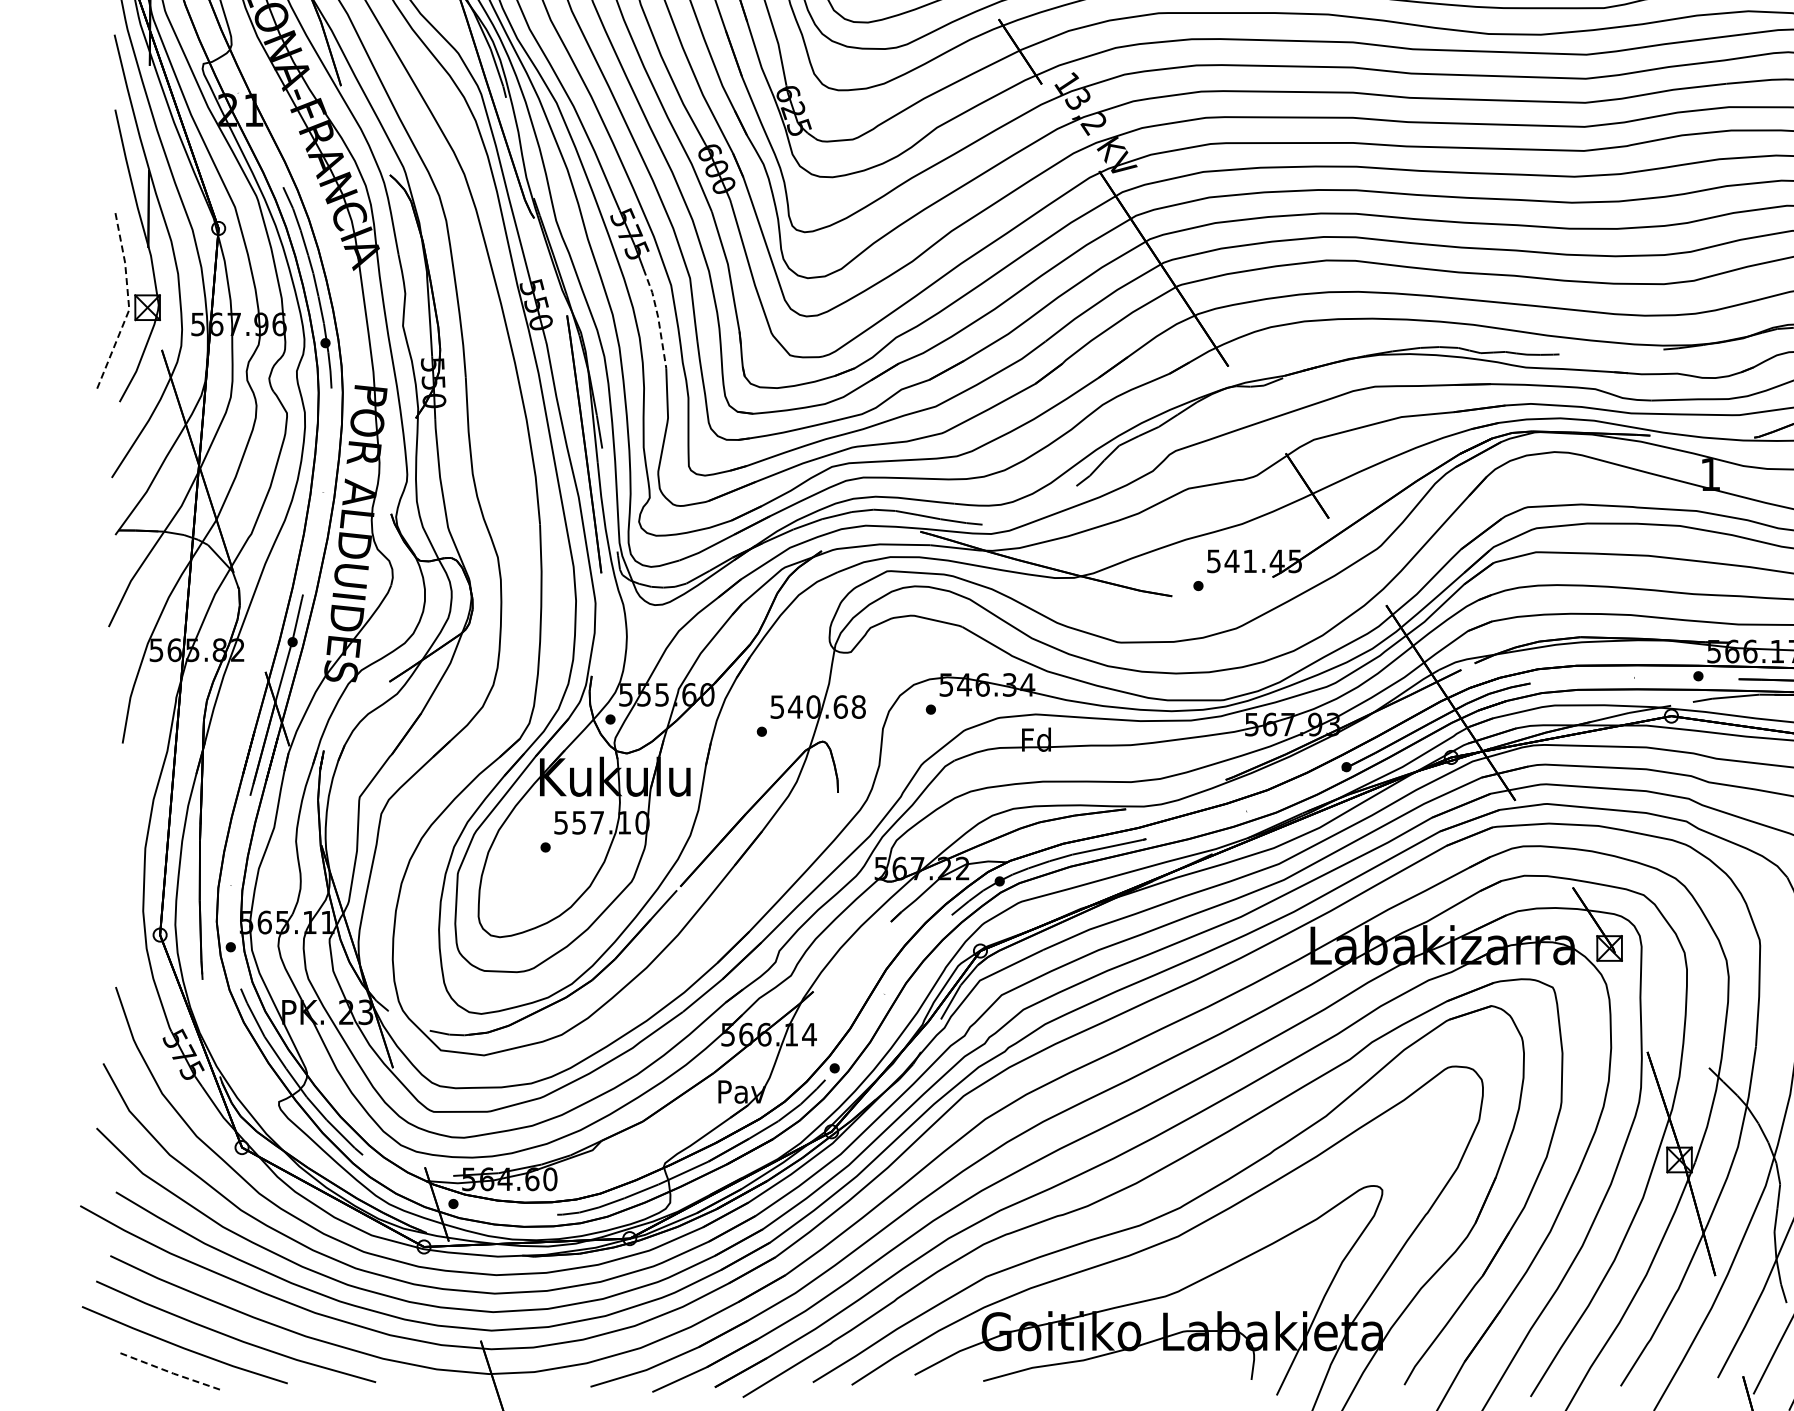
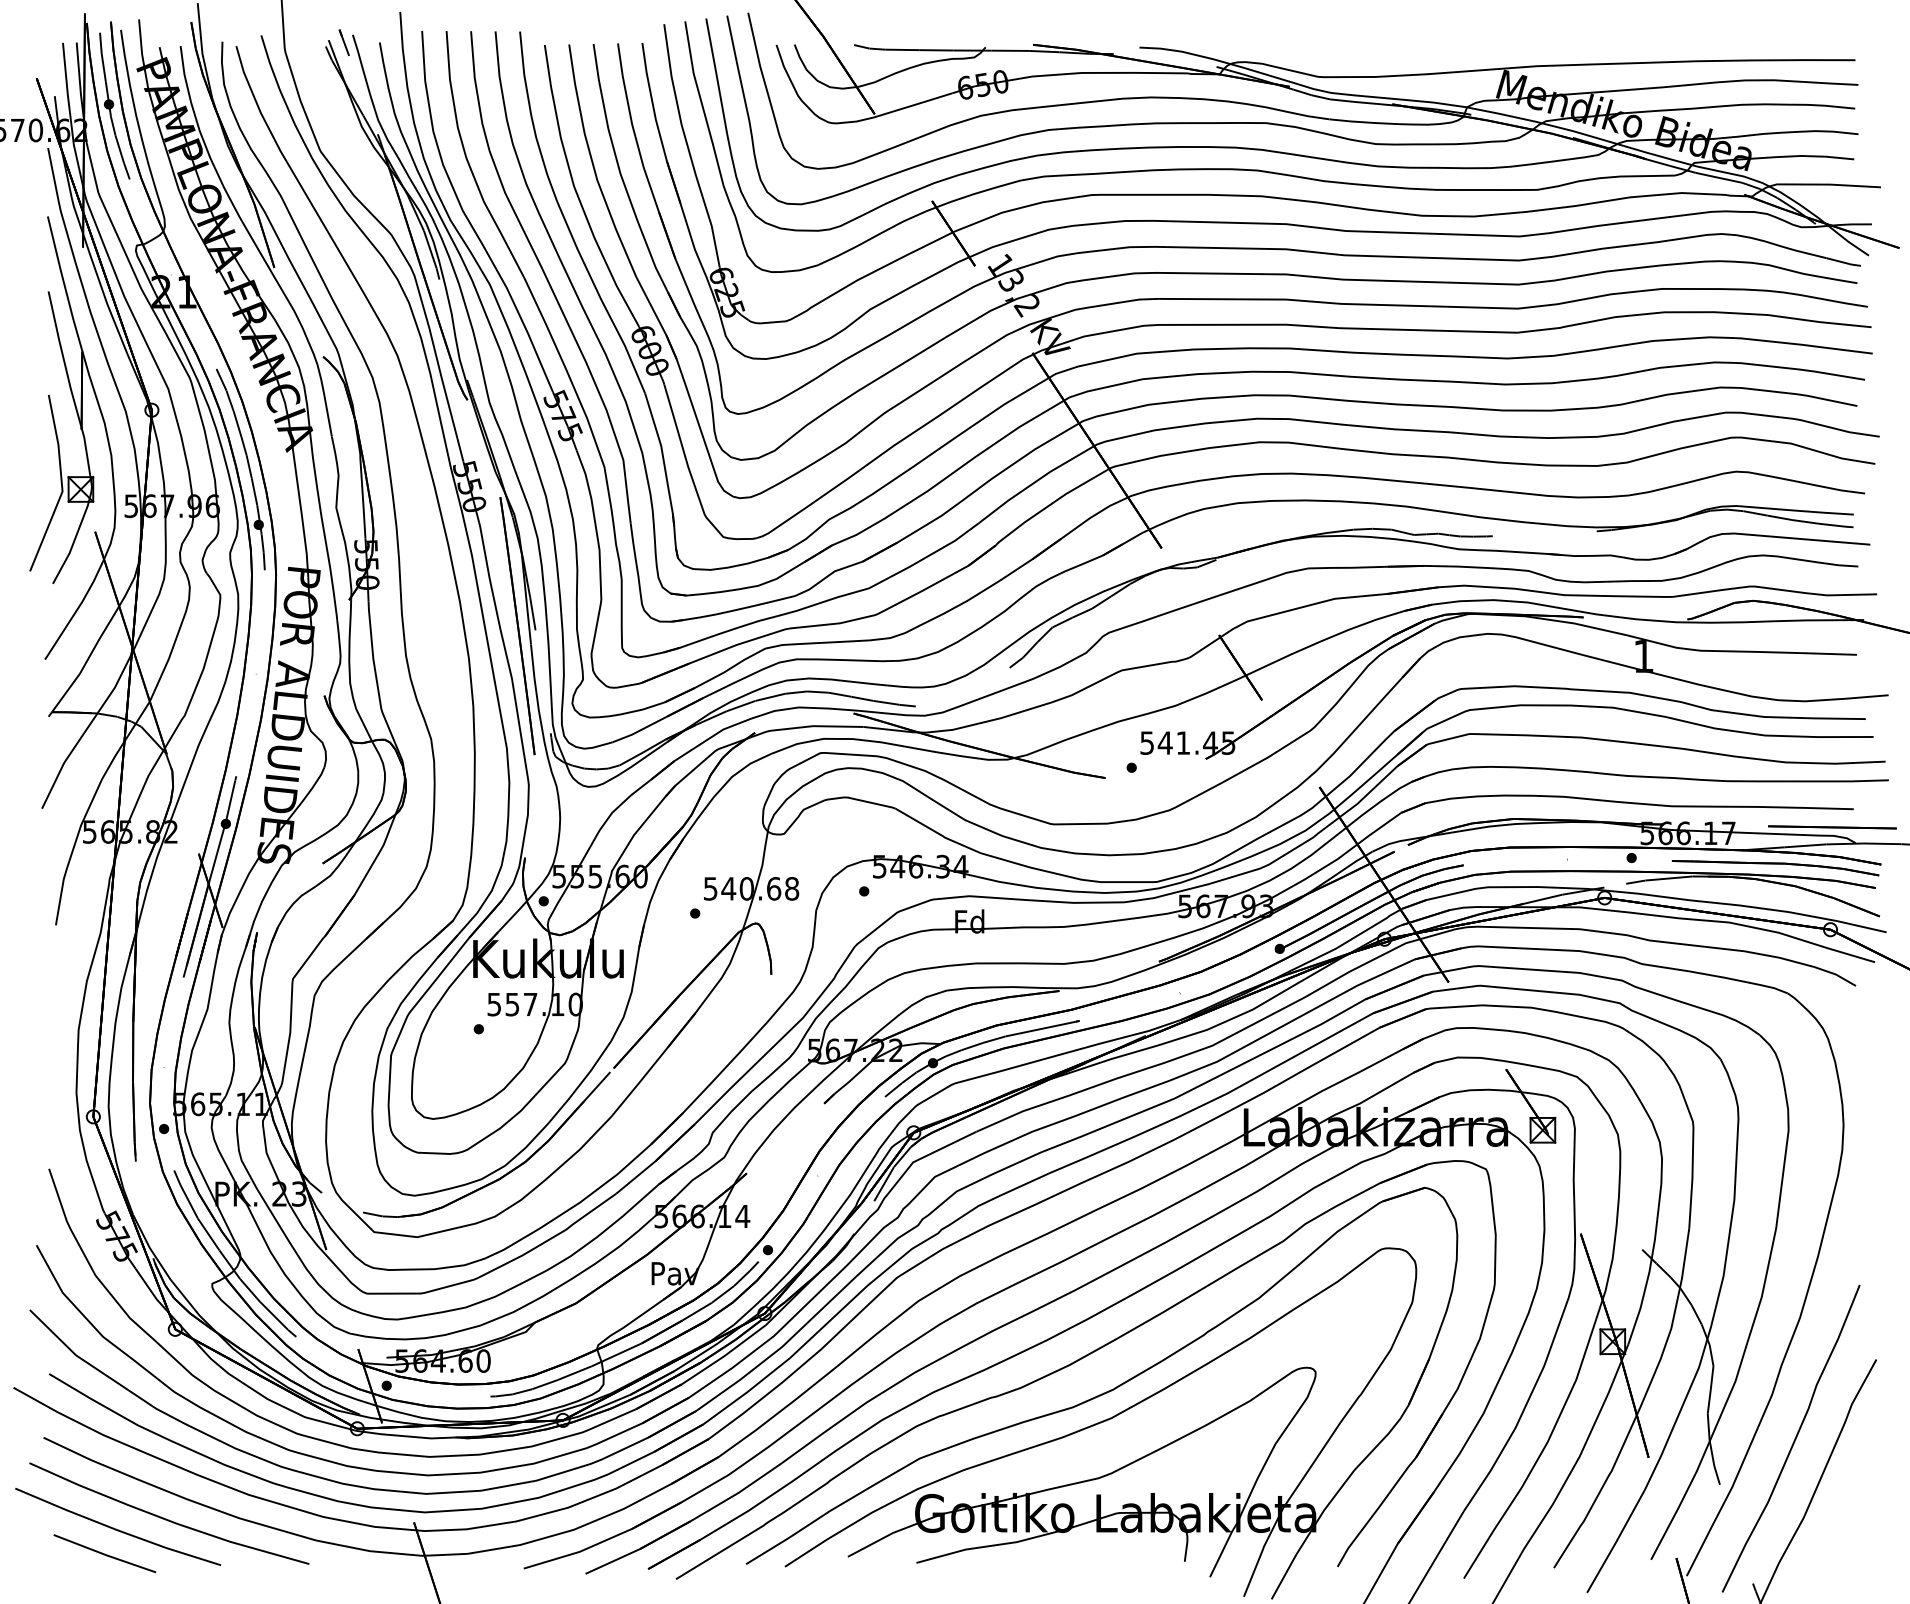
line: (129, 303) -> (62, 485), dashed -> solid
line: (658, 316) -> (591, 498), dashed -> solid
line: (172, 1373) -> (105, 1555), dashed -> solid

